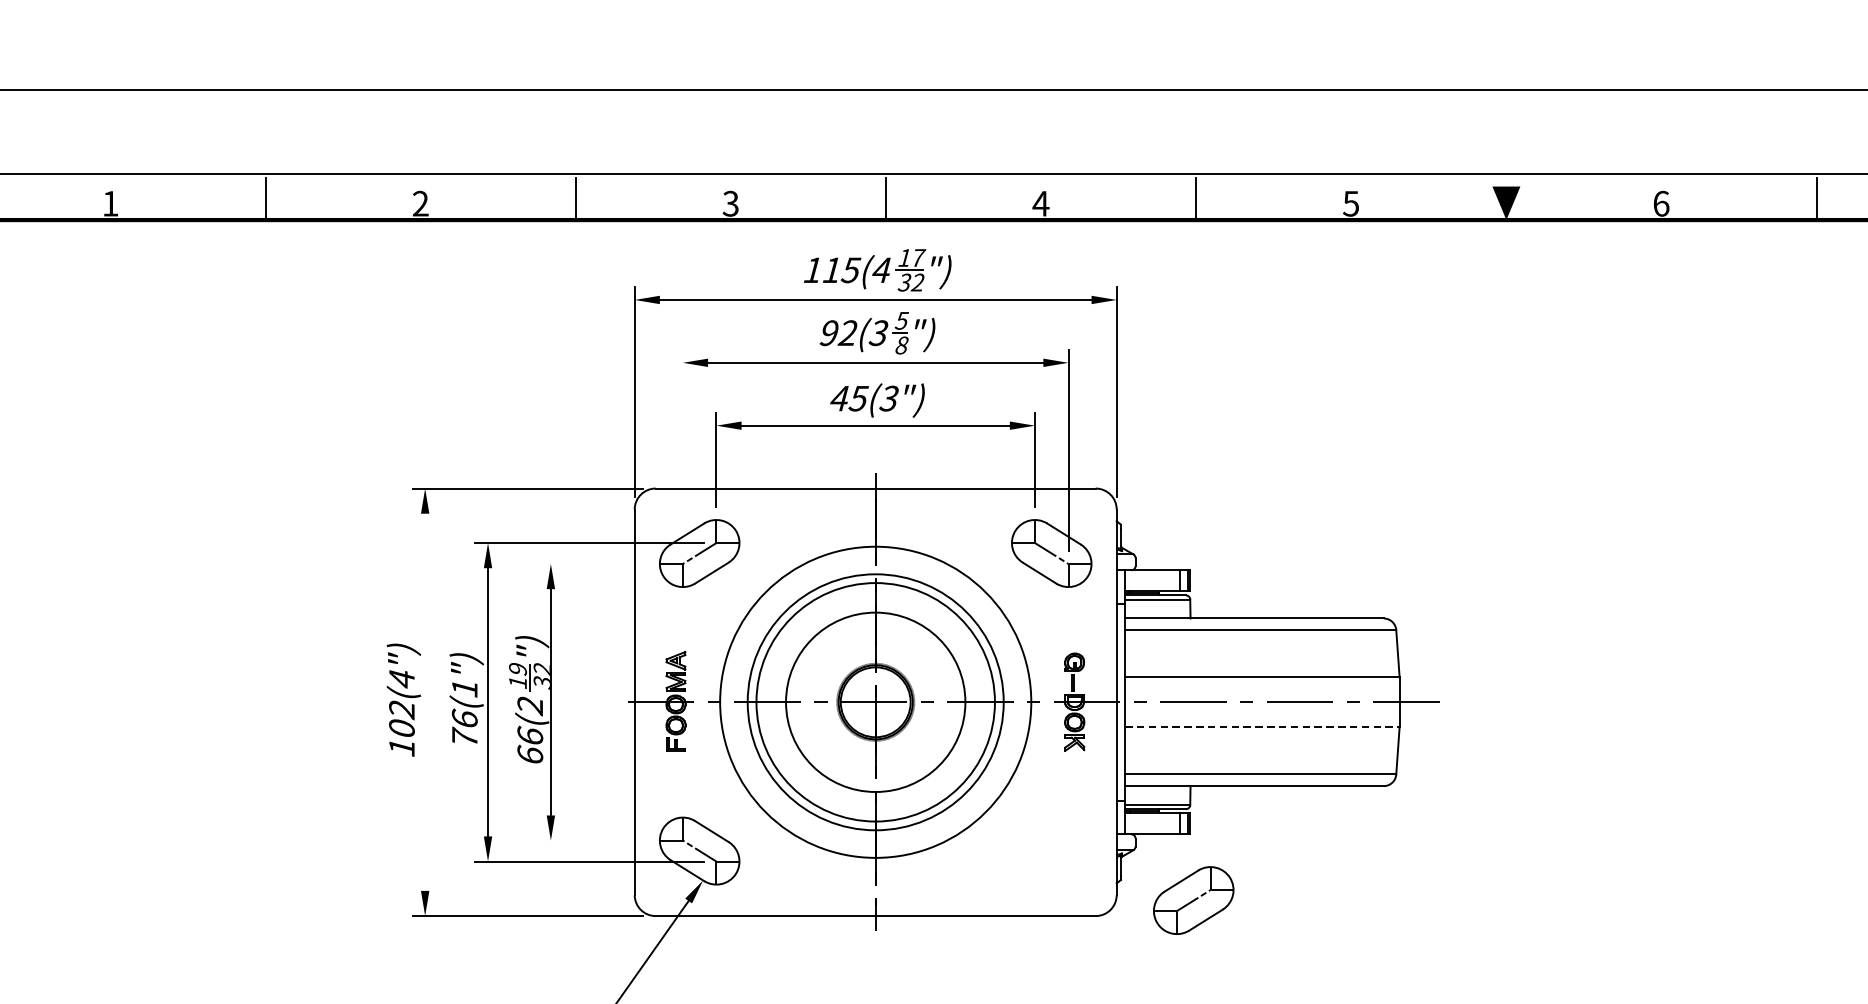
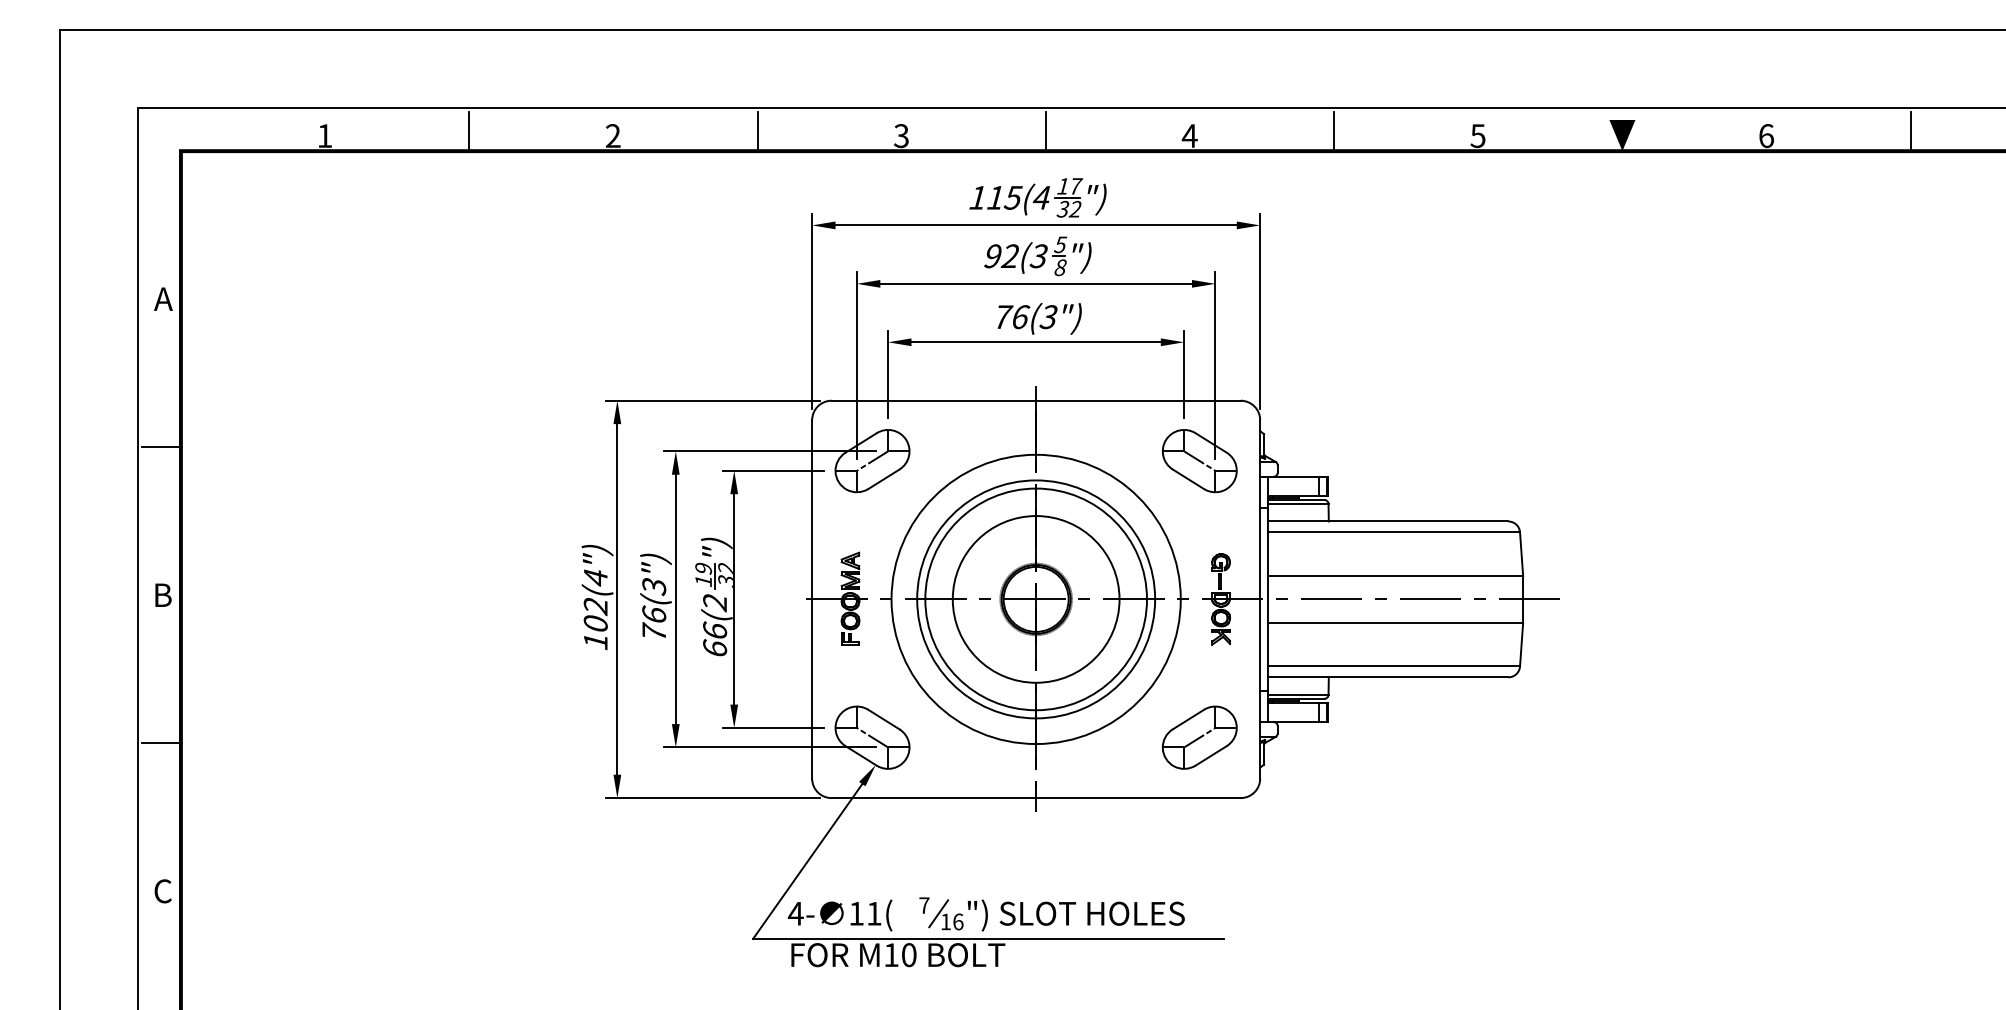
text: (849, 399) -> (1011, 317), 45(3") -> 76(3")
line: (682, 450) -> (856, 365), added
line: (592, 563) -> (772, 470), added
text: (465, 689) -> (654, 587), 76(1") -> 76(3")
line: (425, 702) -> (617, 599), added
line: (1262, 727) -> (1395, 622), dashed -> solid
line: (592, 840) -> (772, 727), added
part: (1193, 900) -> (1199, 737), moved

